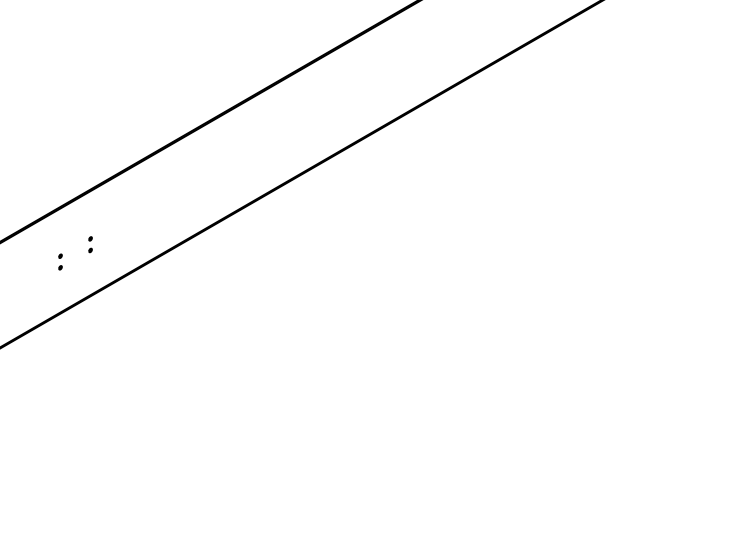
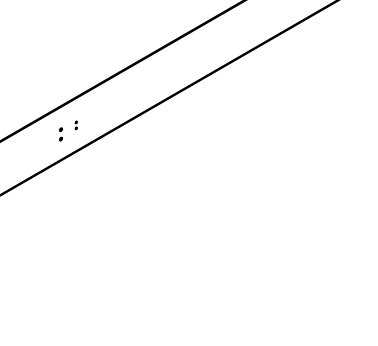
part: (59, 260) -> (60, 133), size x1.6

